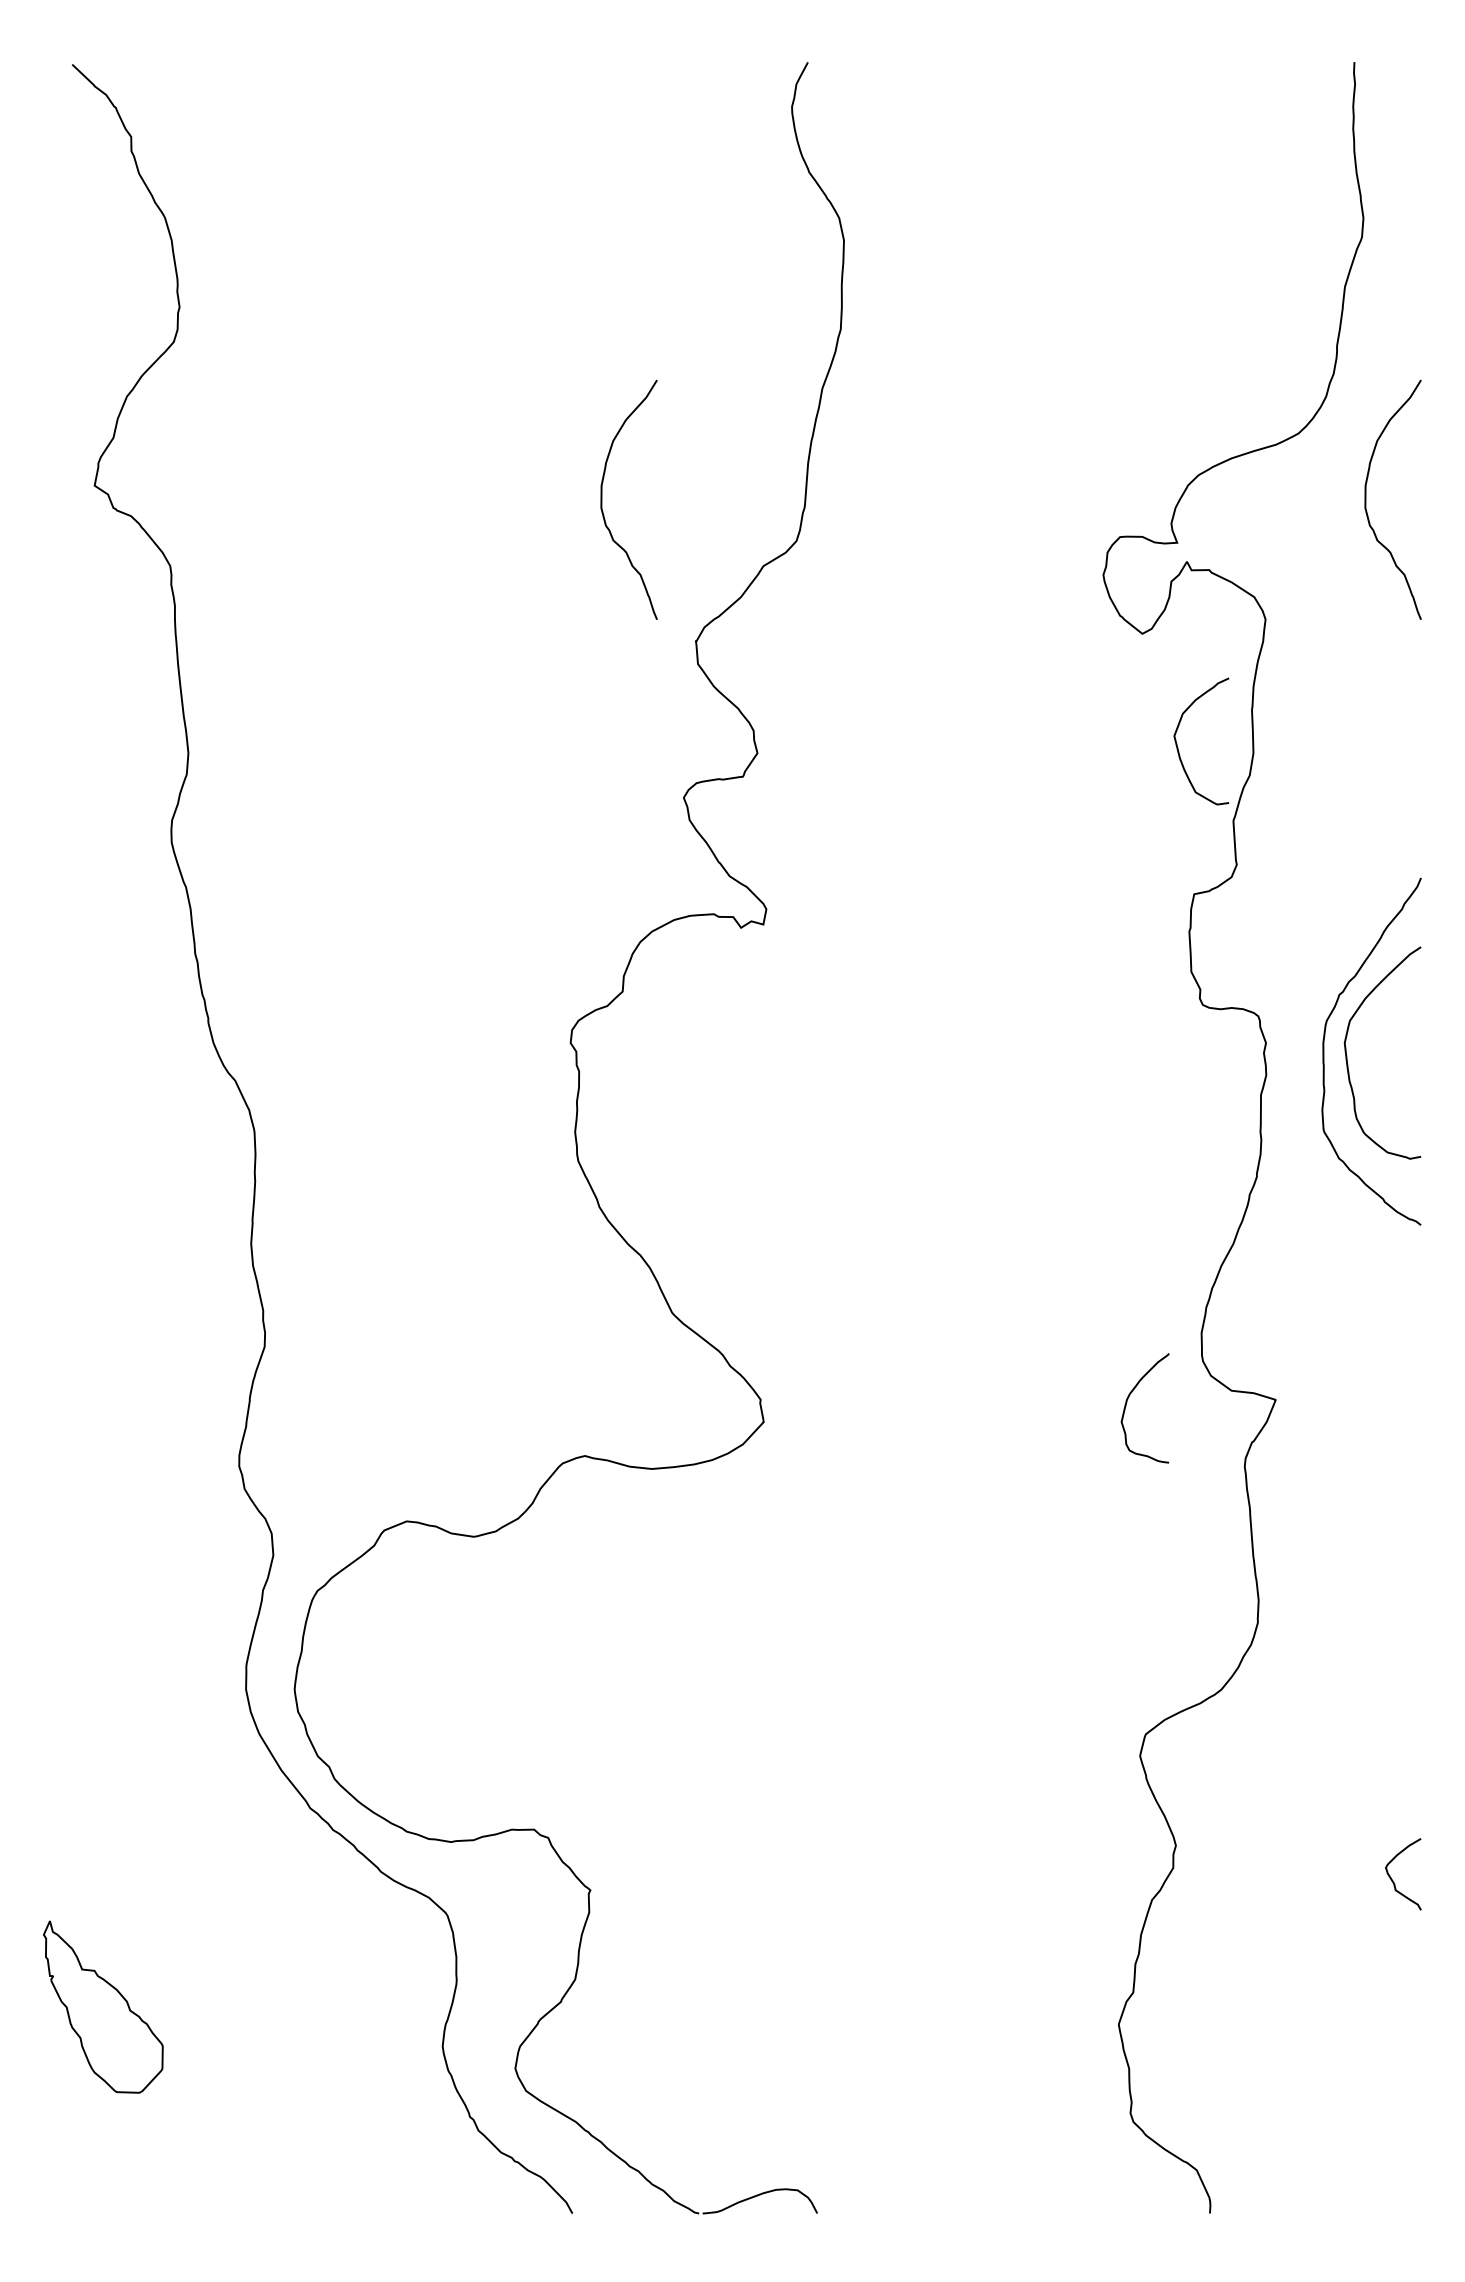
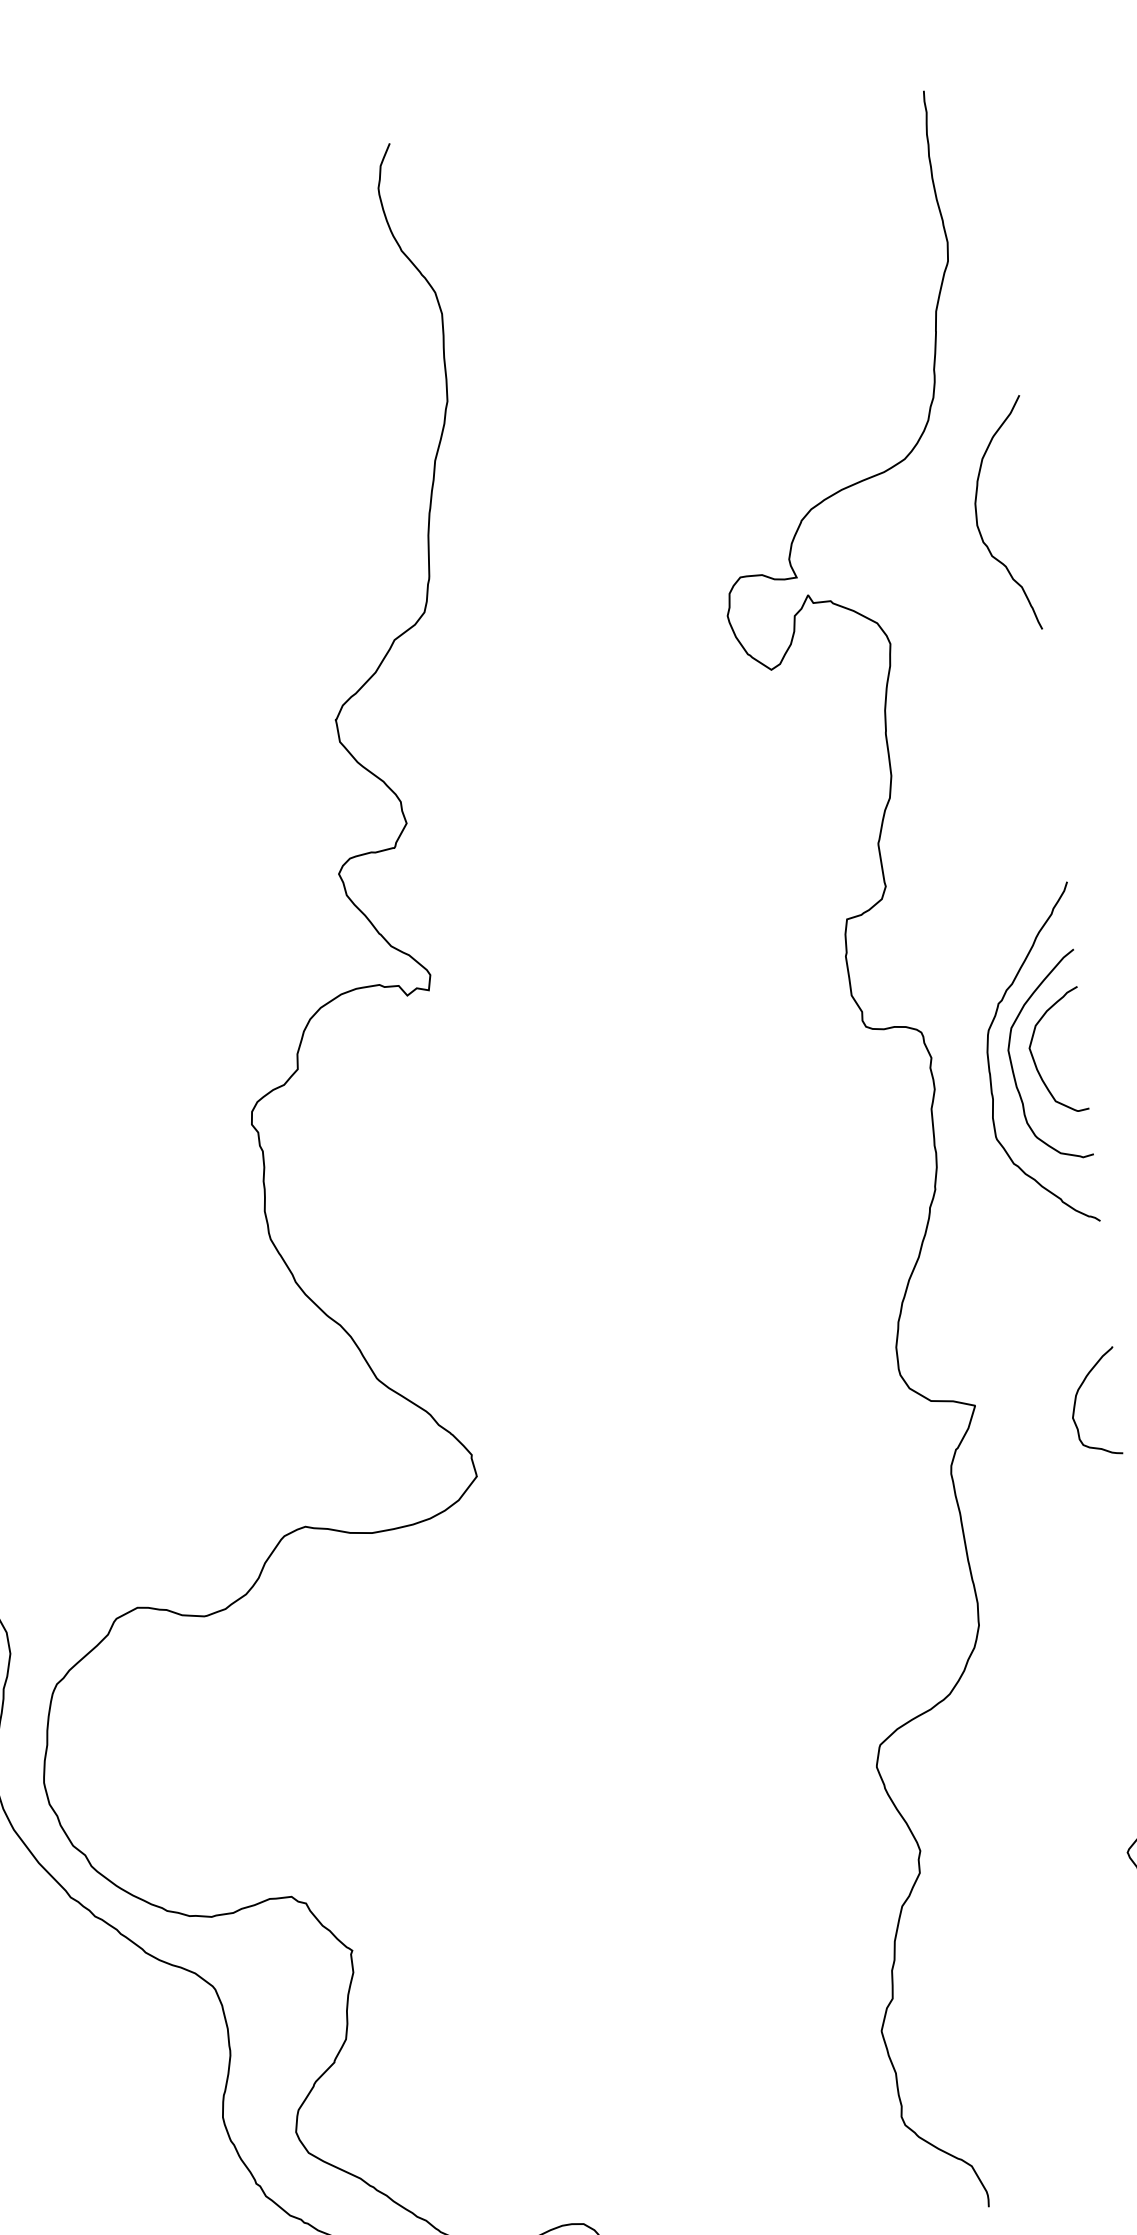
curve: (602, 499) -> (230, 590), removed
curve: (1178, 747) -> (1034, 1059), moved
curve: (1127, 1402) -> (1076, 1398), moved

